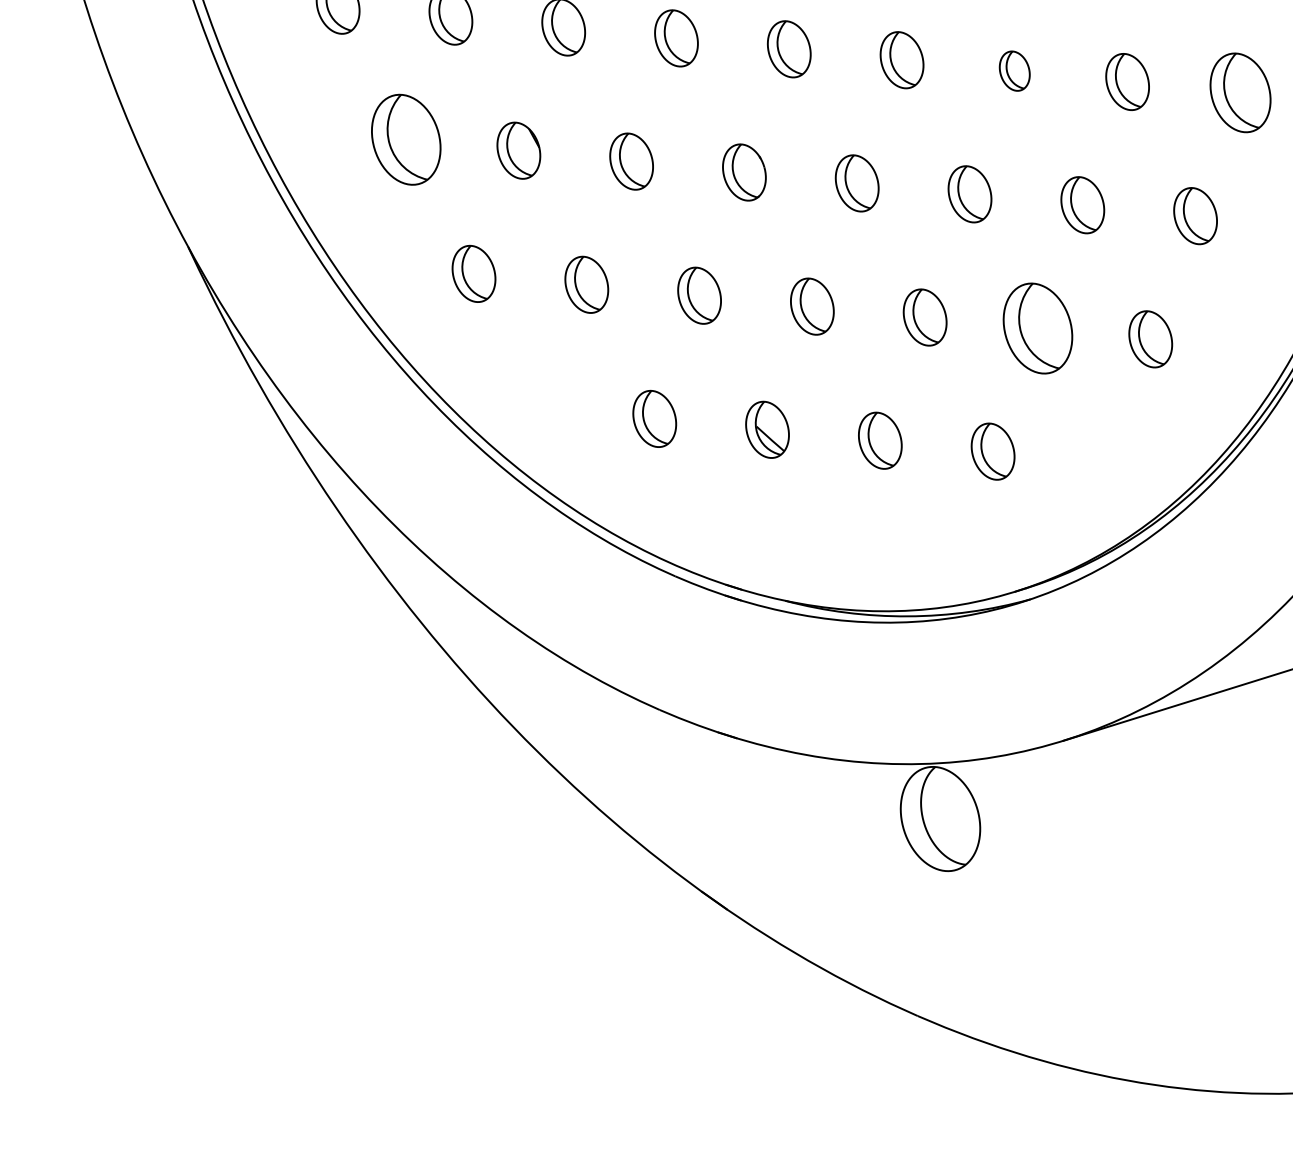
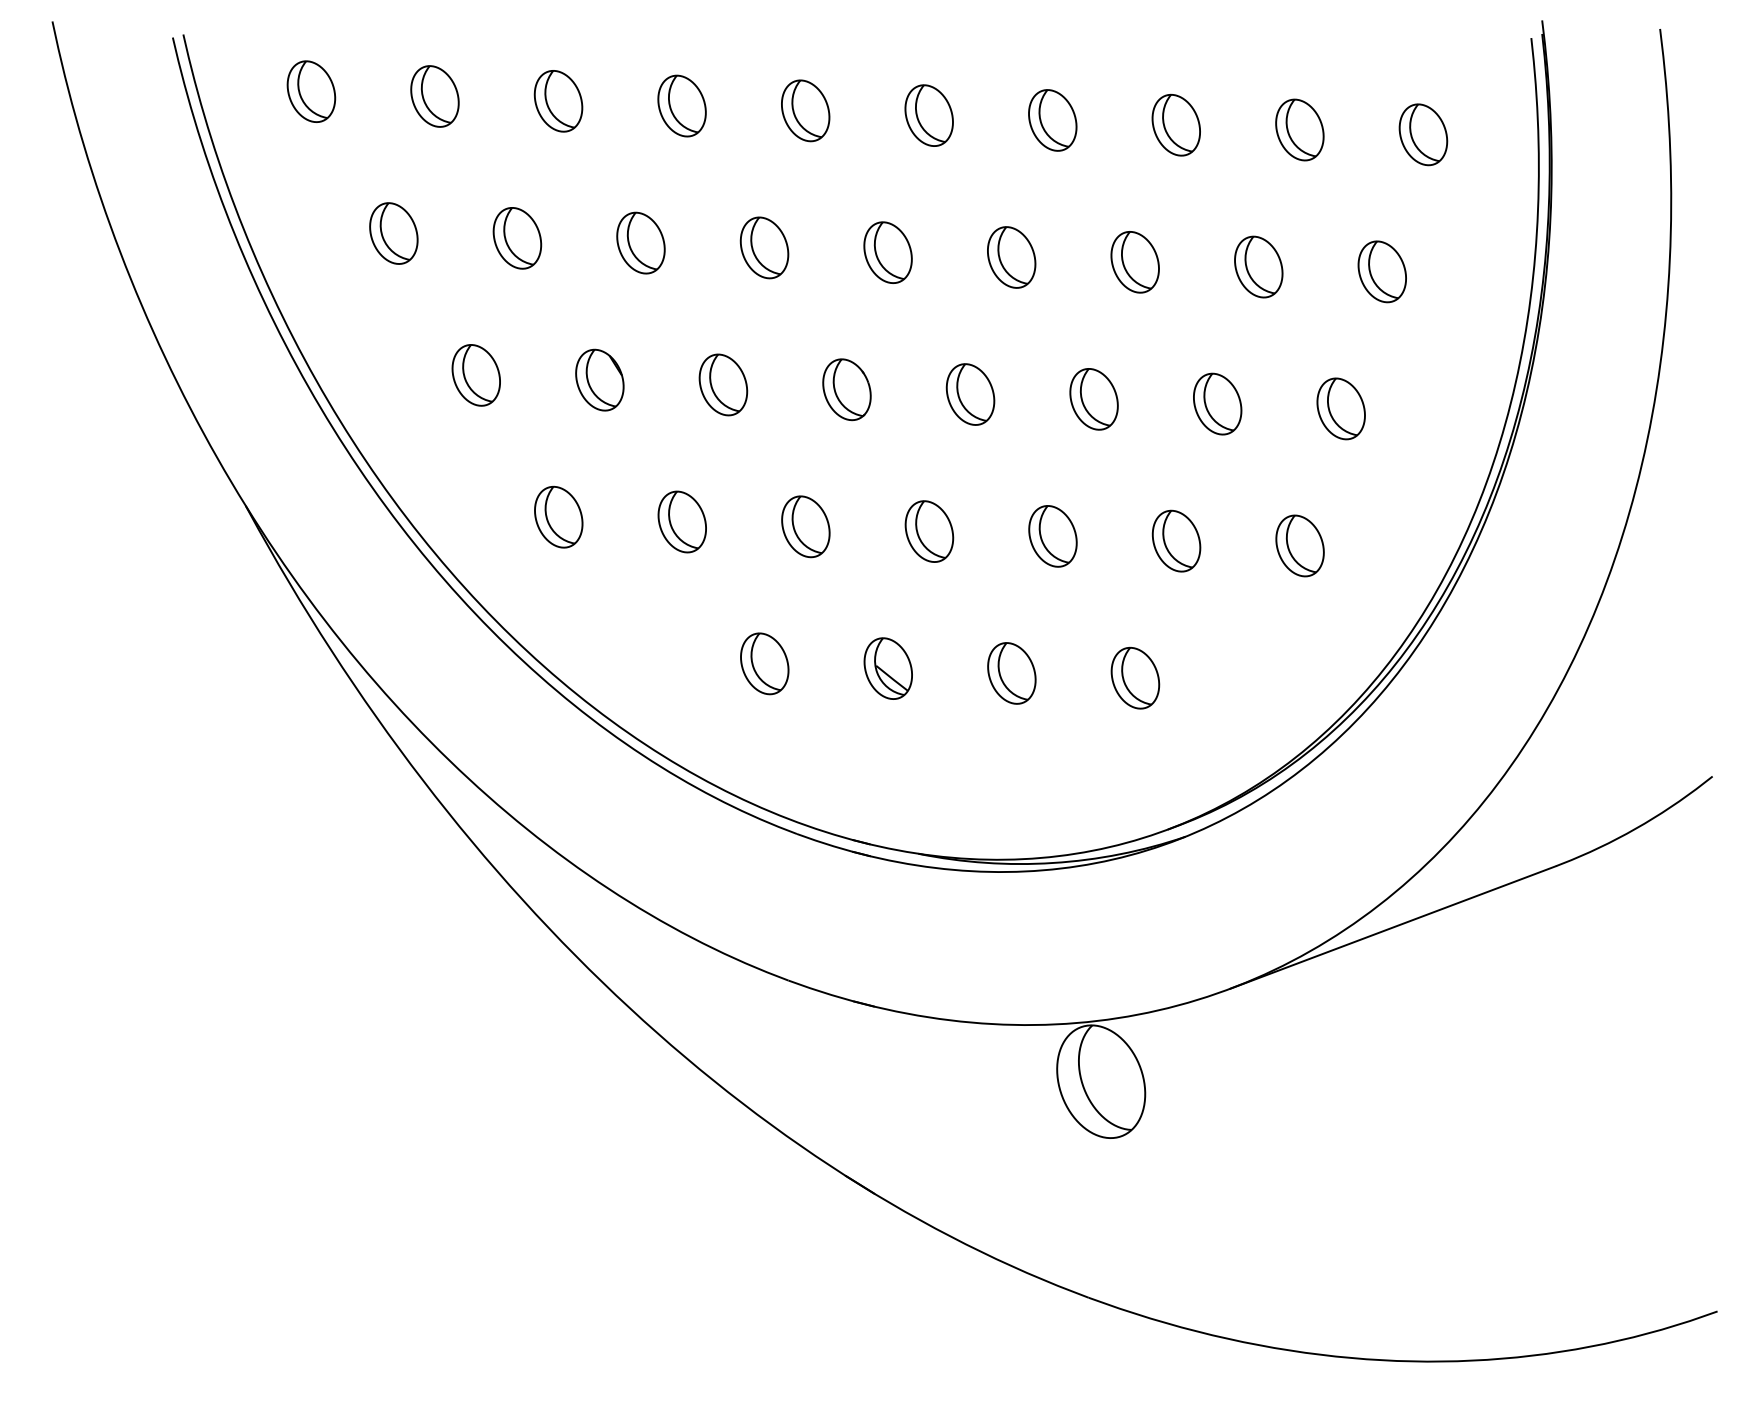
part: (1014, 71) -> (1134, 262), size x1.43
part: (1239, 92) -> (1381, 271), size x0.71
part: (405, 139) -> (475, 375), size x0.62
part: (1037, 327) -> (1176, 540), size x0.62

